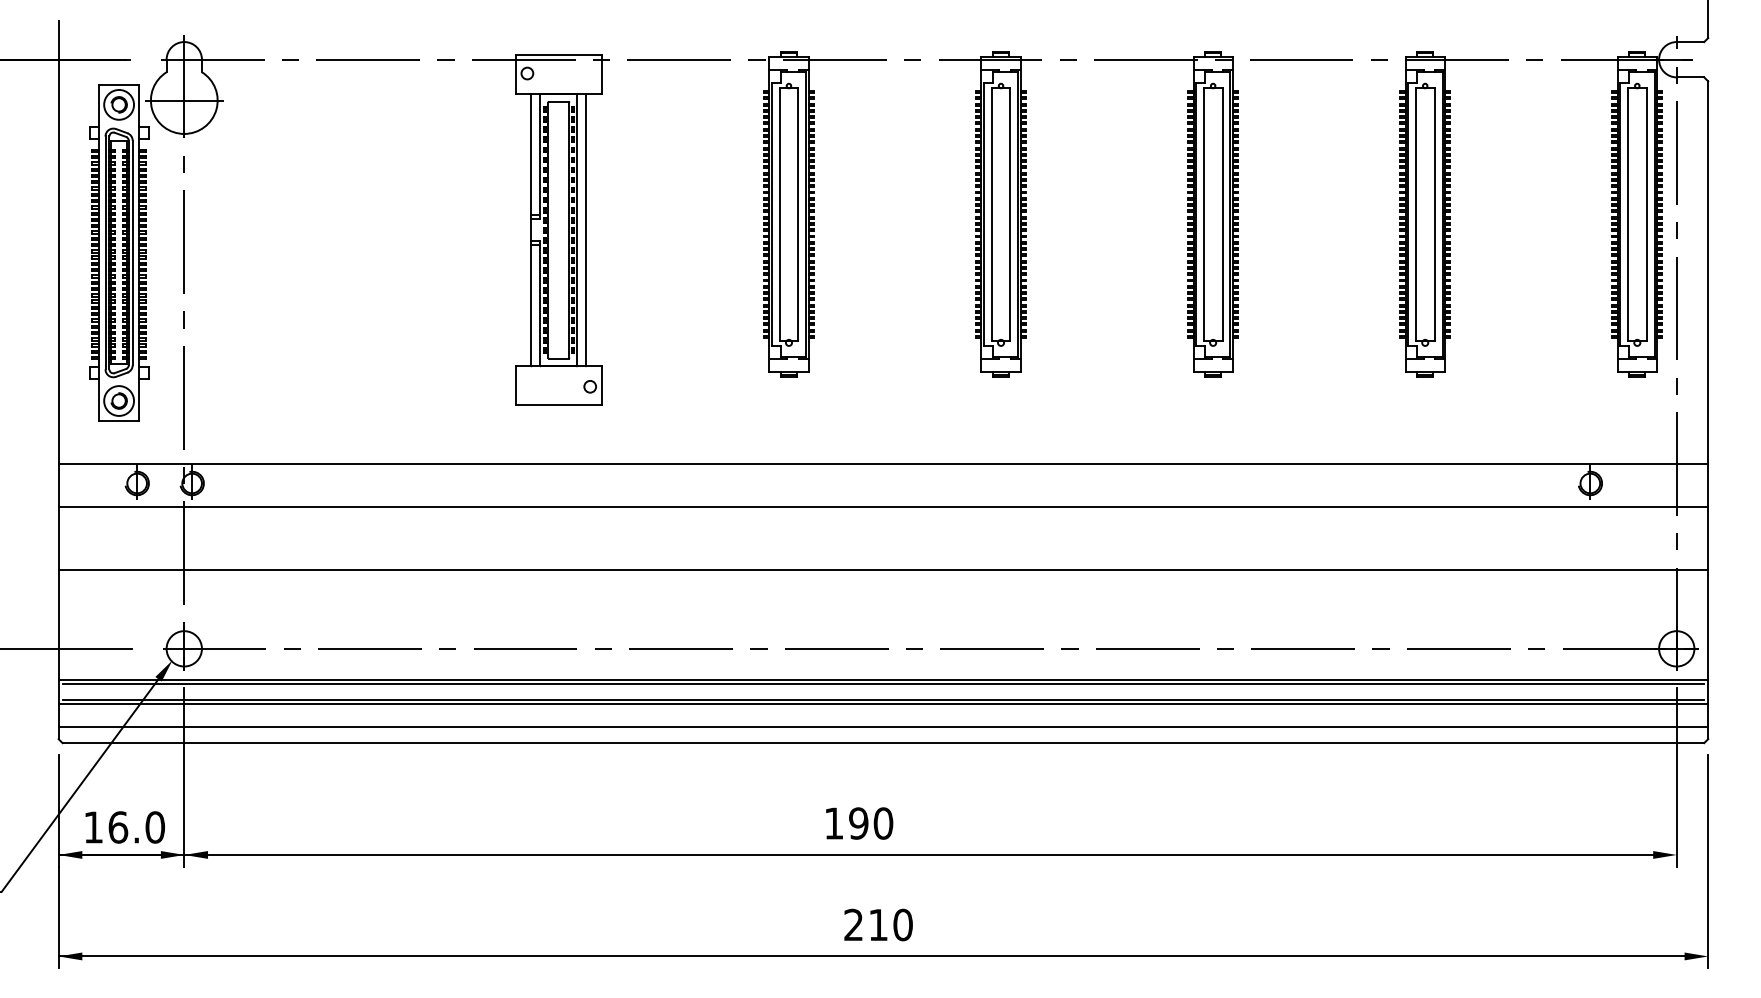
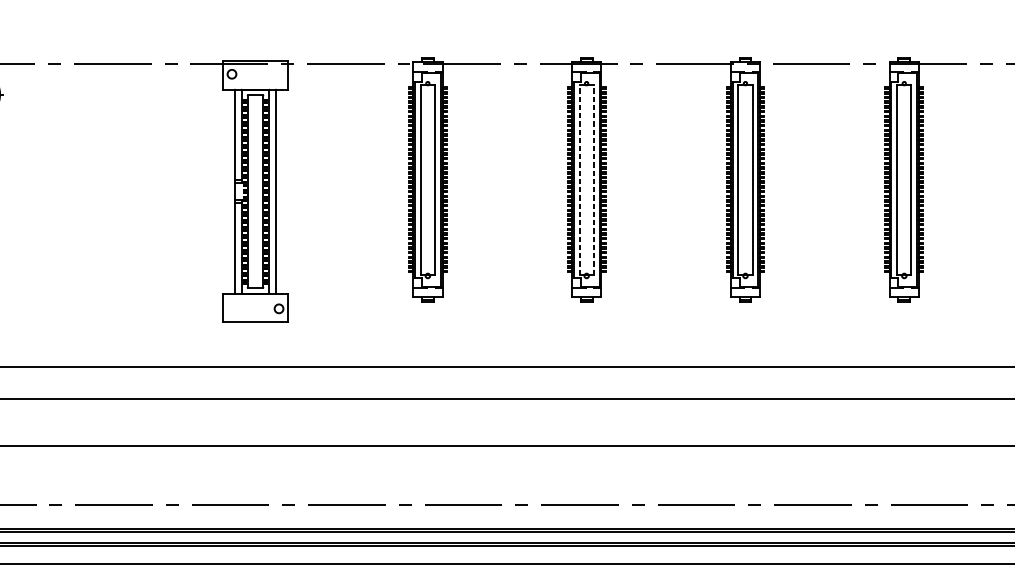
line: (991, 214) -> (579, 179), solid -> dashed
line: (1010, 214) -> (593, 179), solid -> dashed

